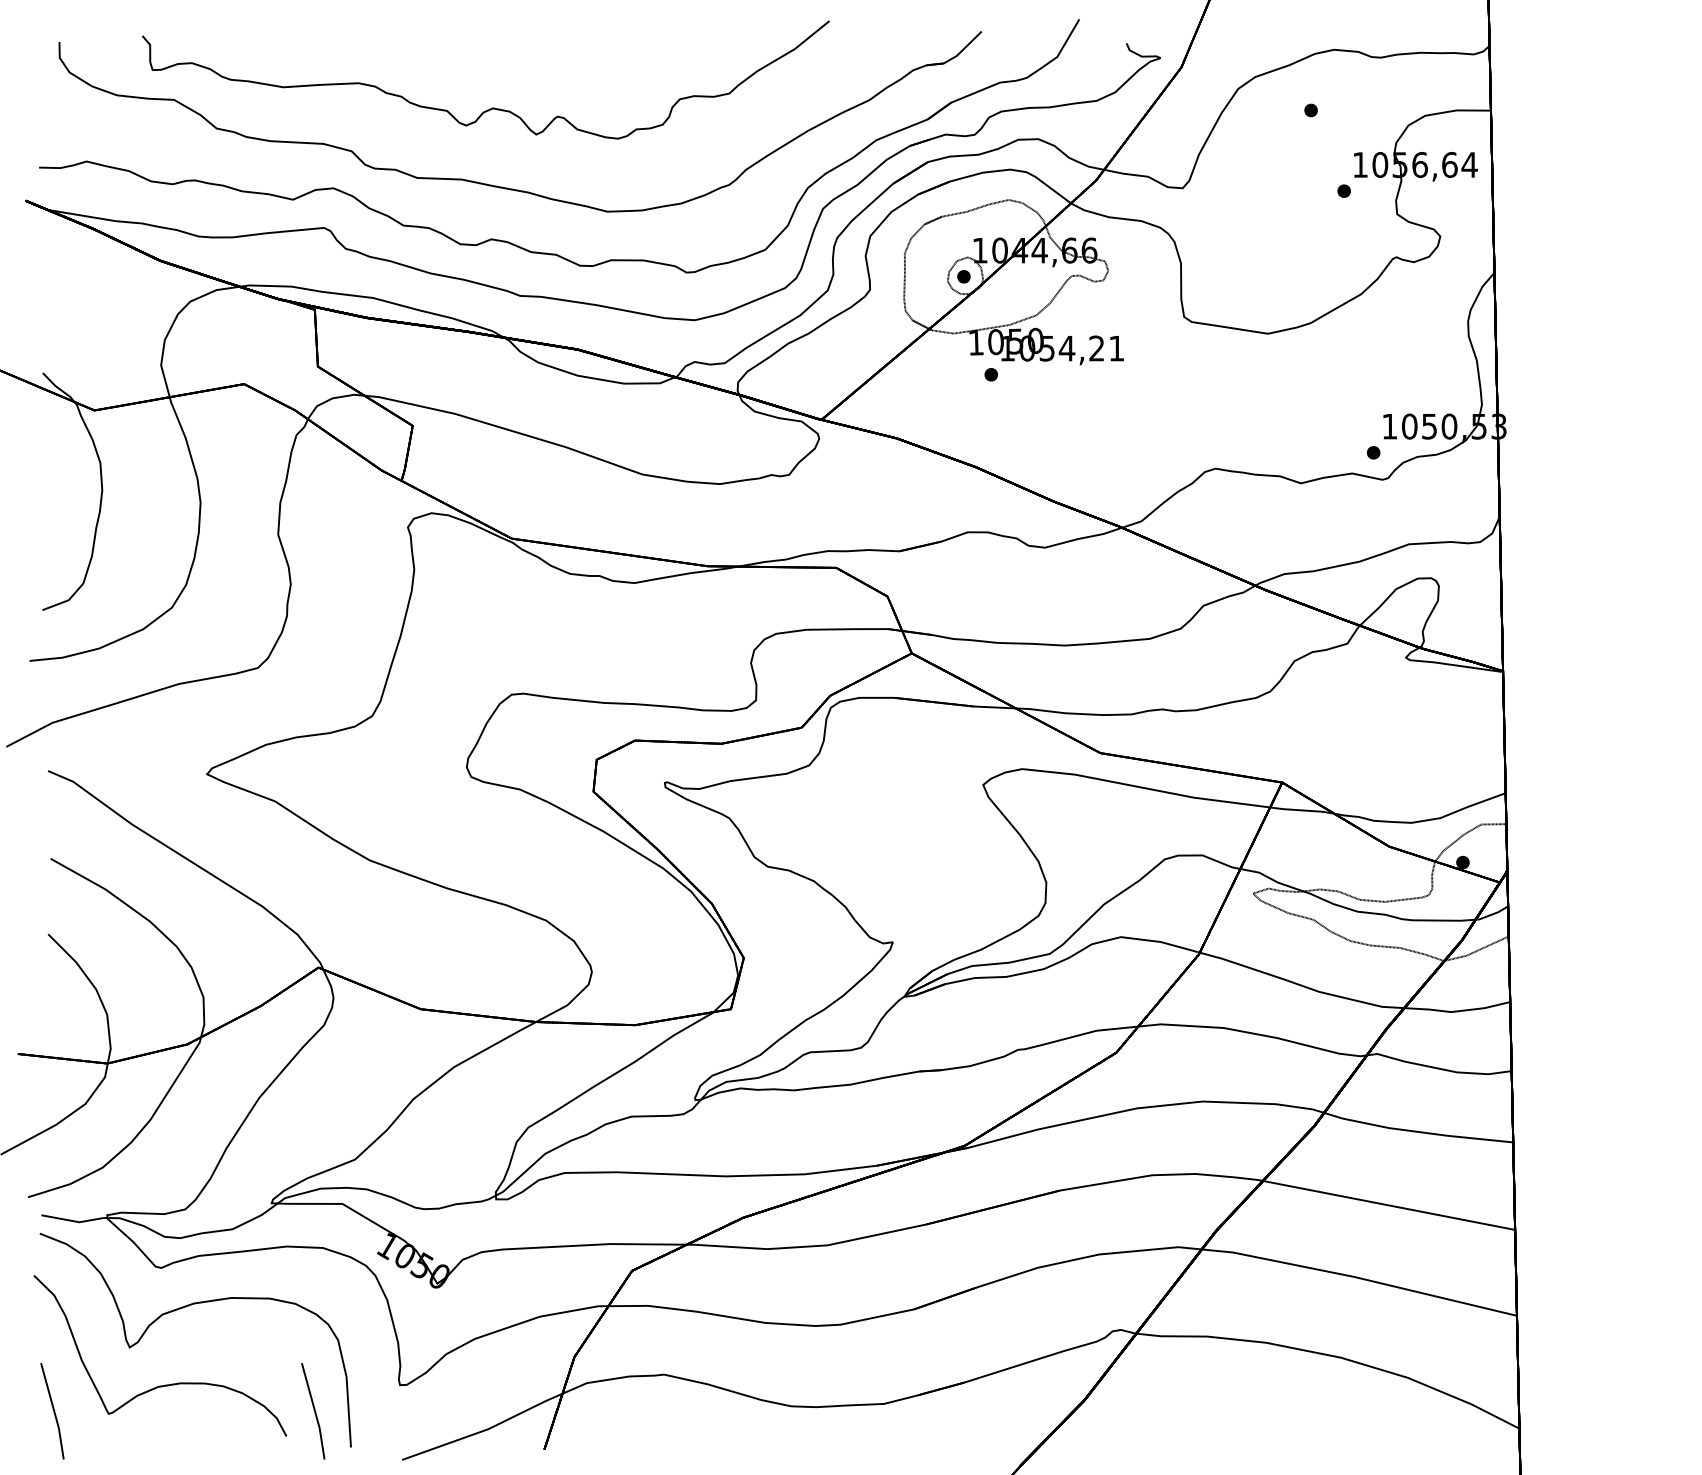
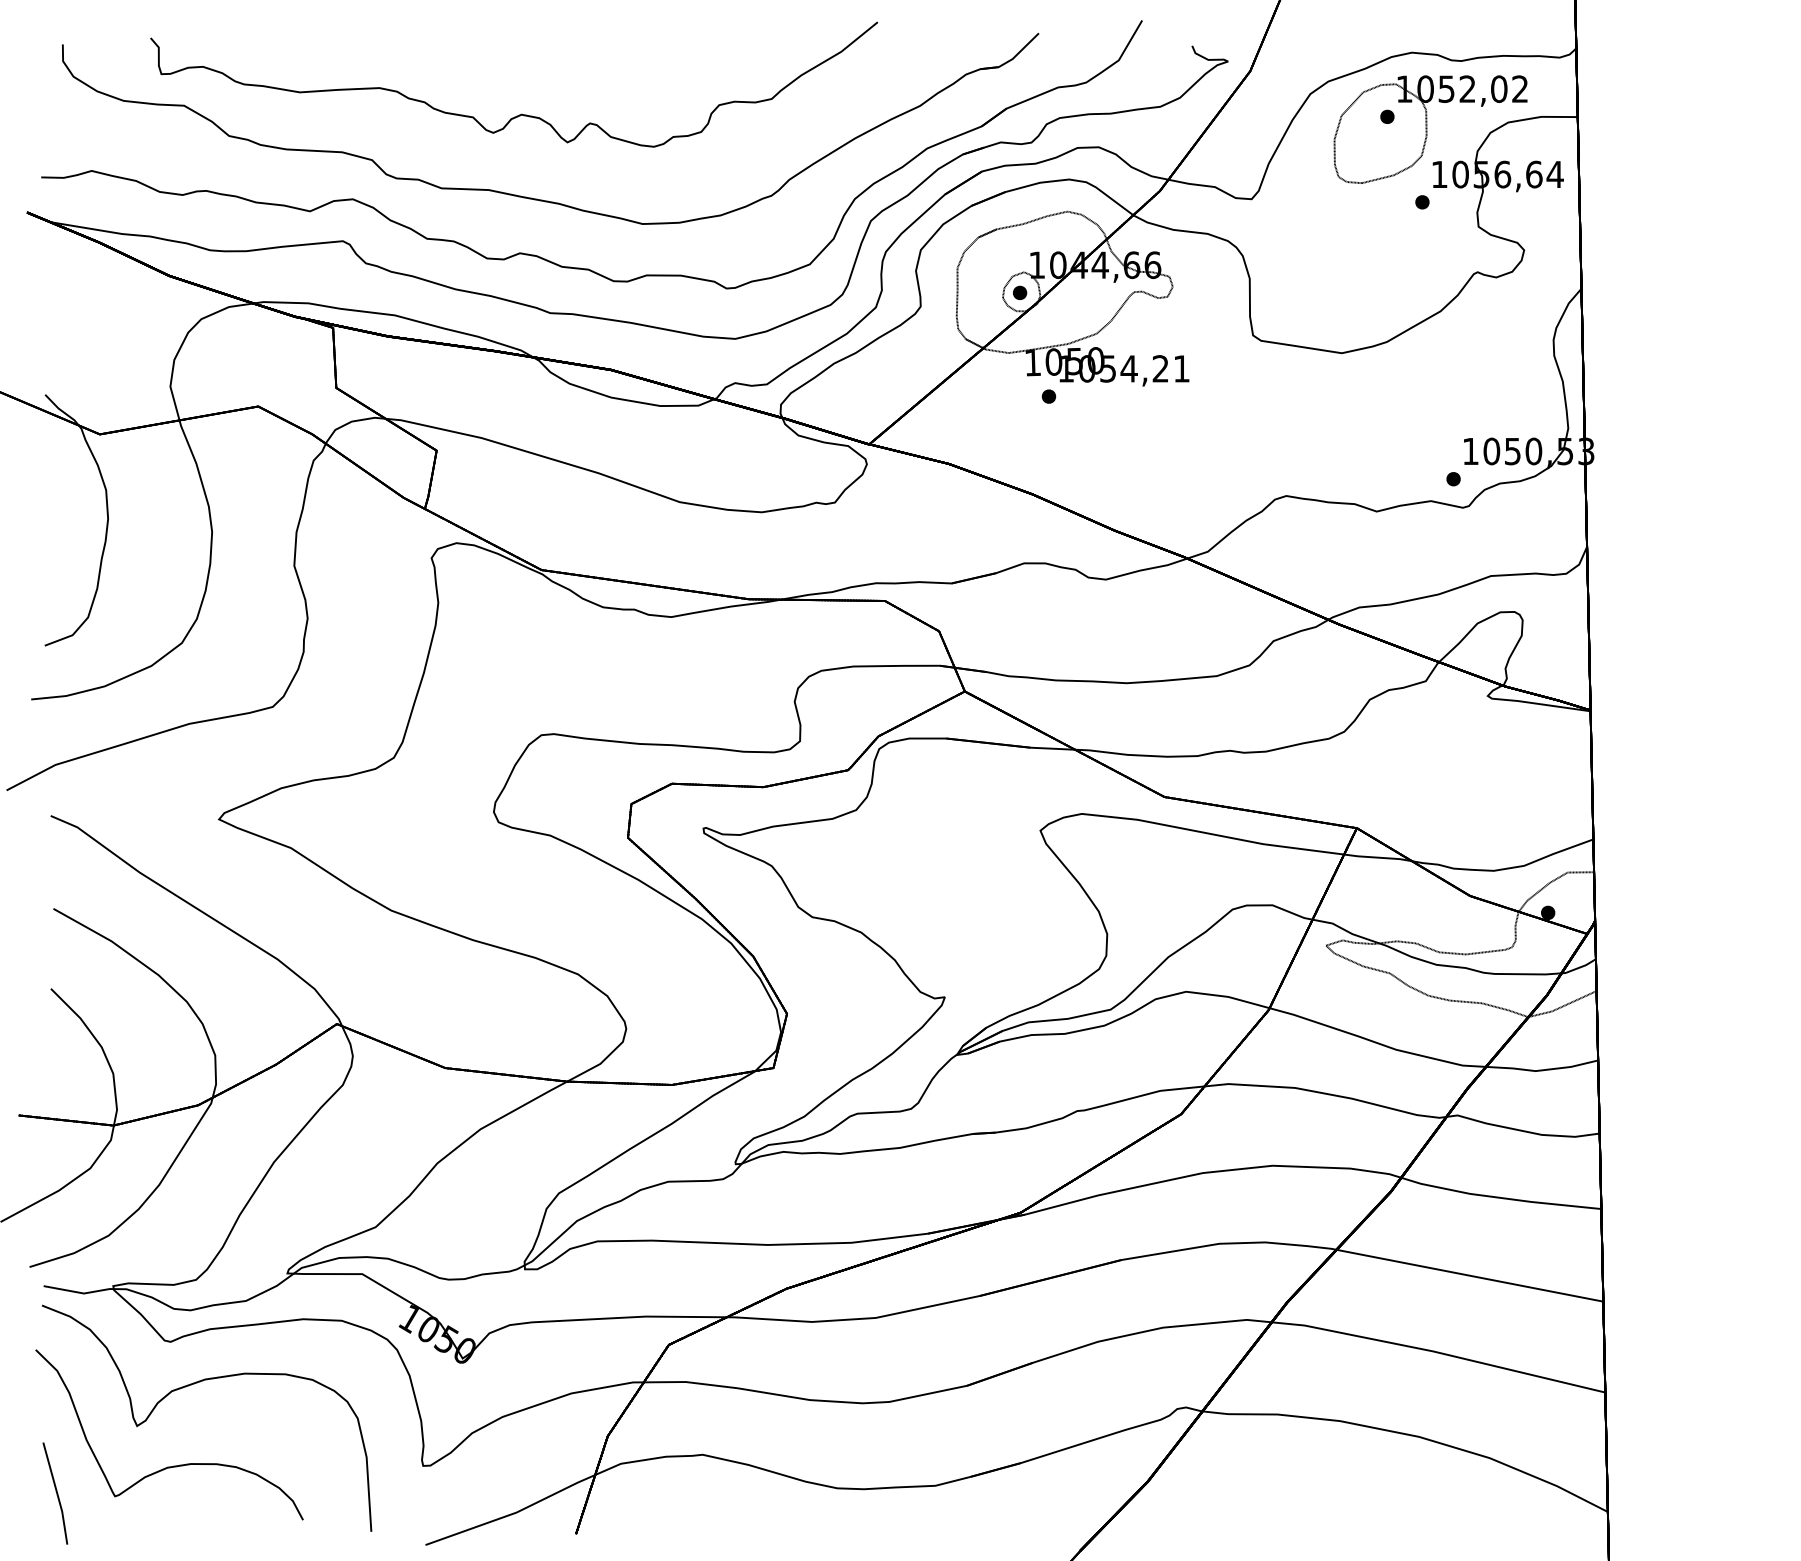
part: (1351, 122) -> (1430, 129), added
line: (314, 1411) -> (332, 1493), removed

